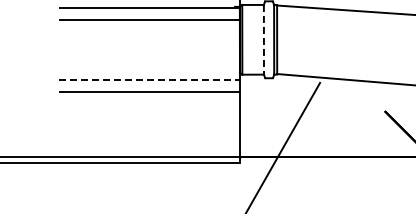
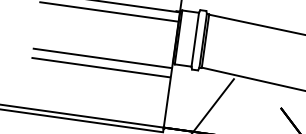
line: (263, 39) -> (194, 39), dashed -> solid
line: (149, 80) -> (102, 58), dashed -> solid

